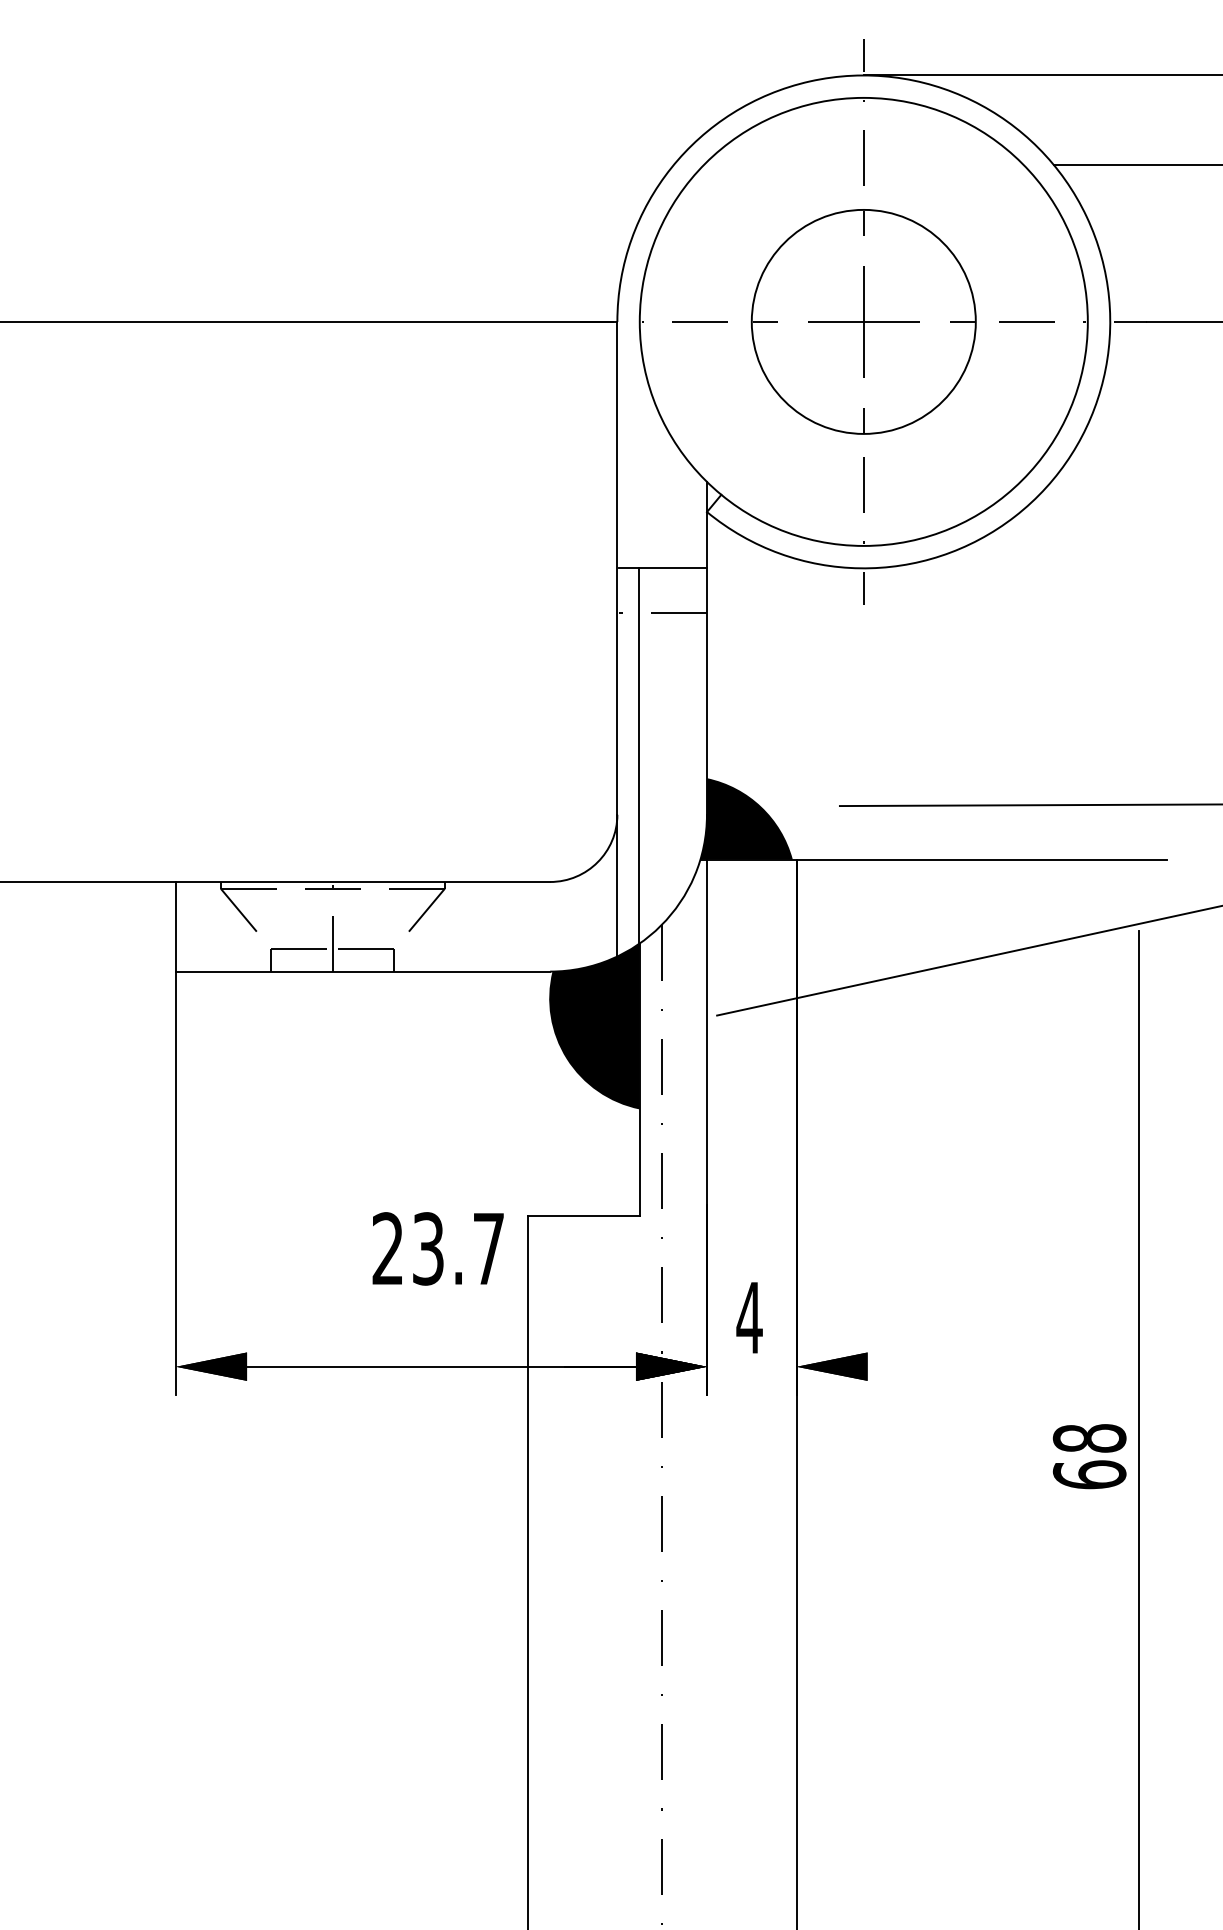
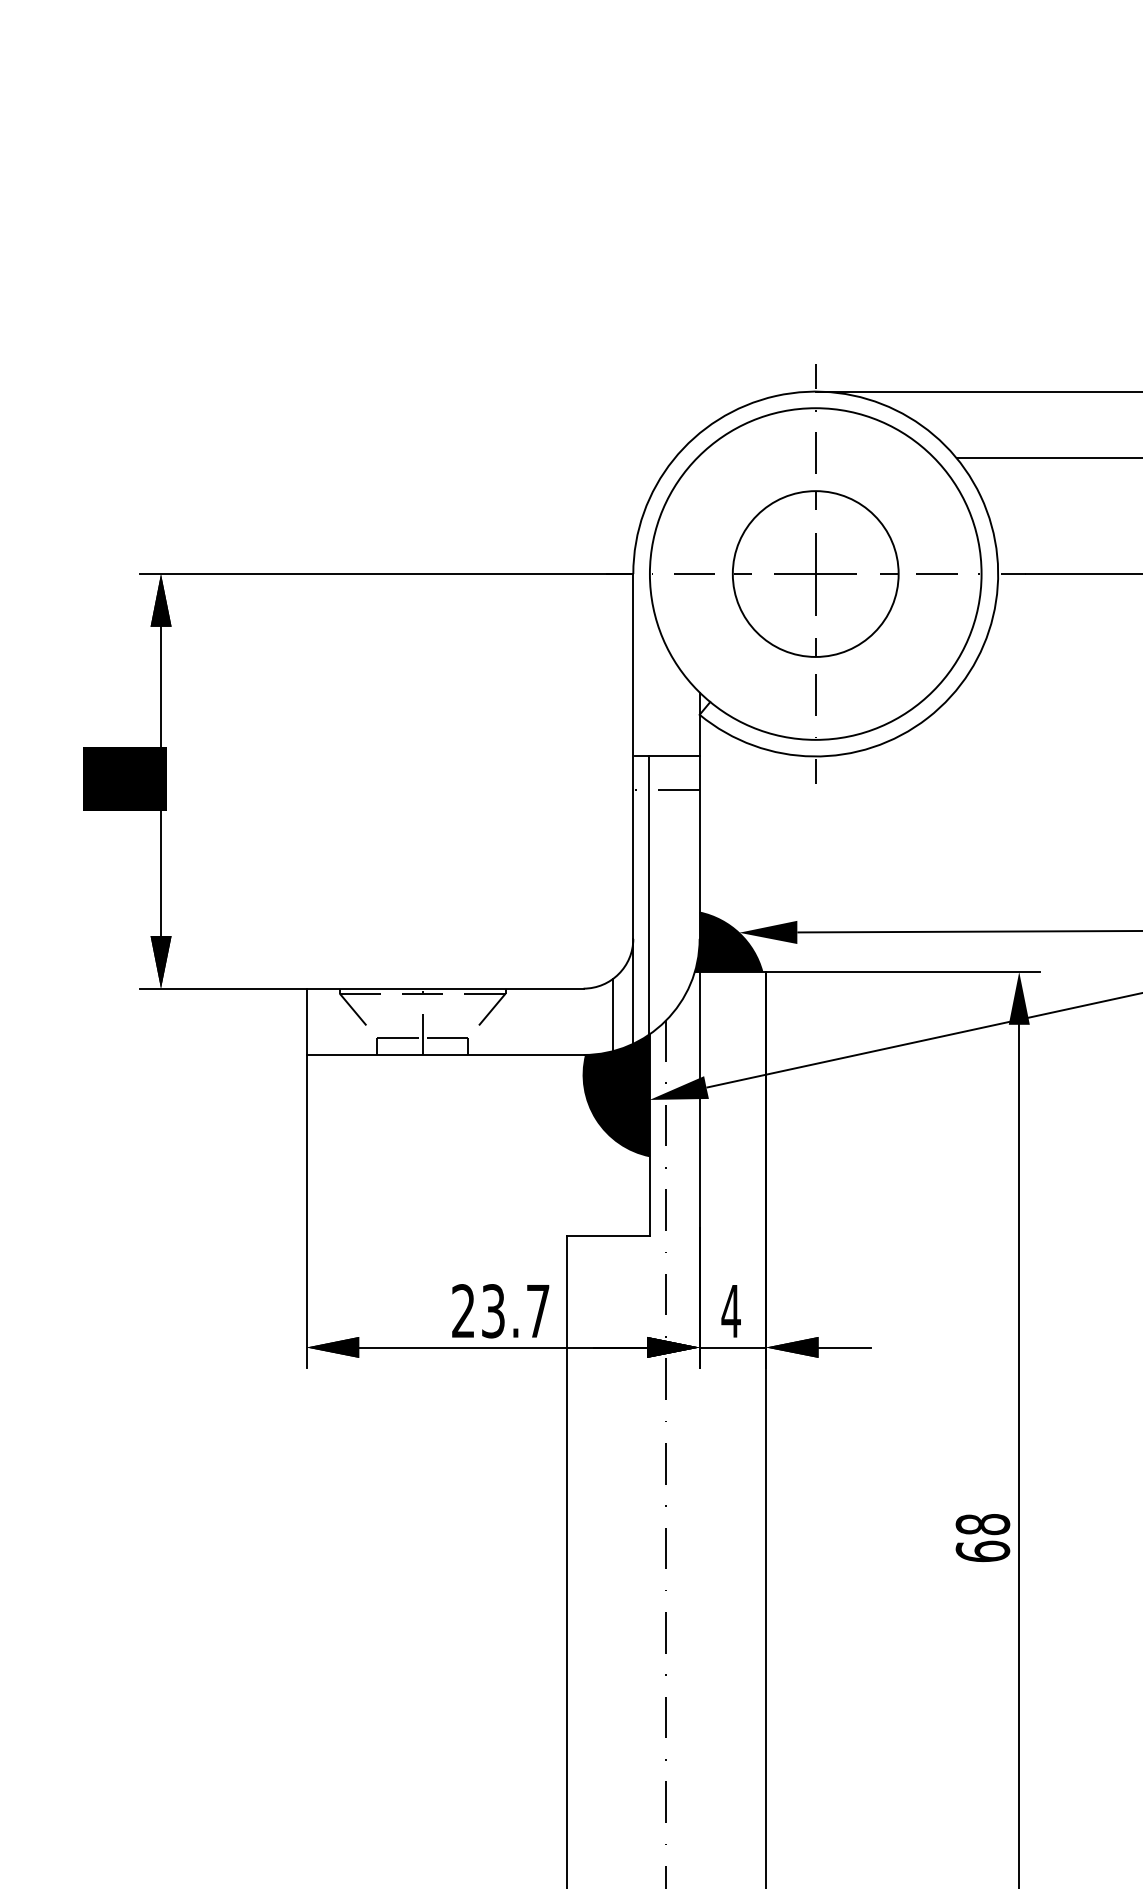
fill: (799, 806) -> (768, 932), added
fill: (1137, 895) -> (1018, 998), added
line: (590, 916) -> (613, 1014), added
fill: (678, 1015) -> (678, 1087), added
text: (437, 1249) -> (500, 1311), moved
line: (751, 1366) -> (732, 1347), added
line: (902, 1366) -> (844, 1347), added
text: (1089, 1455) -> (982, 1537), moved

